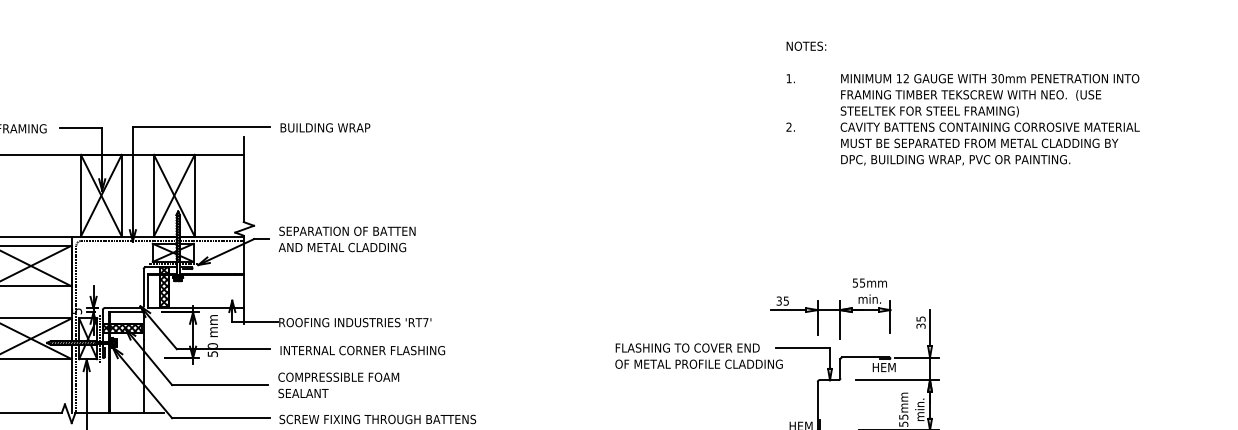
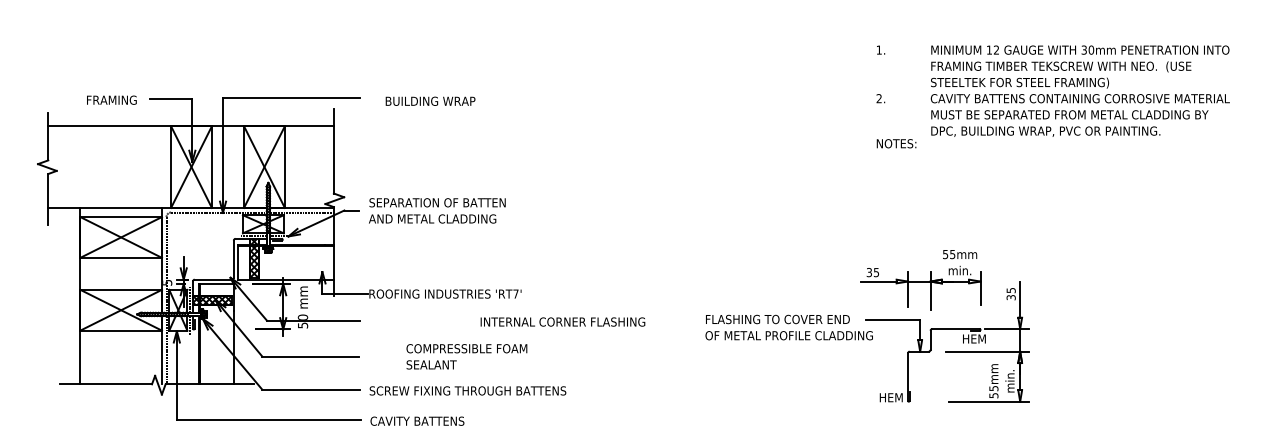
text: (806, 46) -> (896, 143), moved
text: (325, 127) -> (430, 100), moved
text: (362, 350) -> (562, 321), moved
text: (338, 385) -> (466, 356), moved

